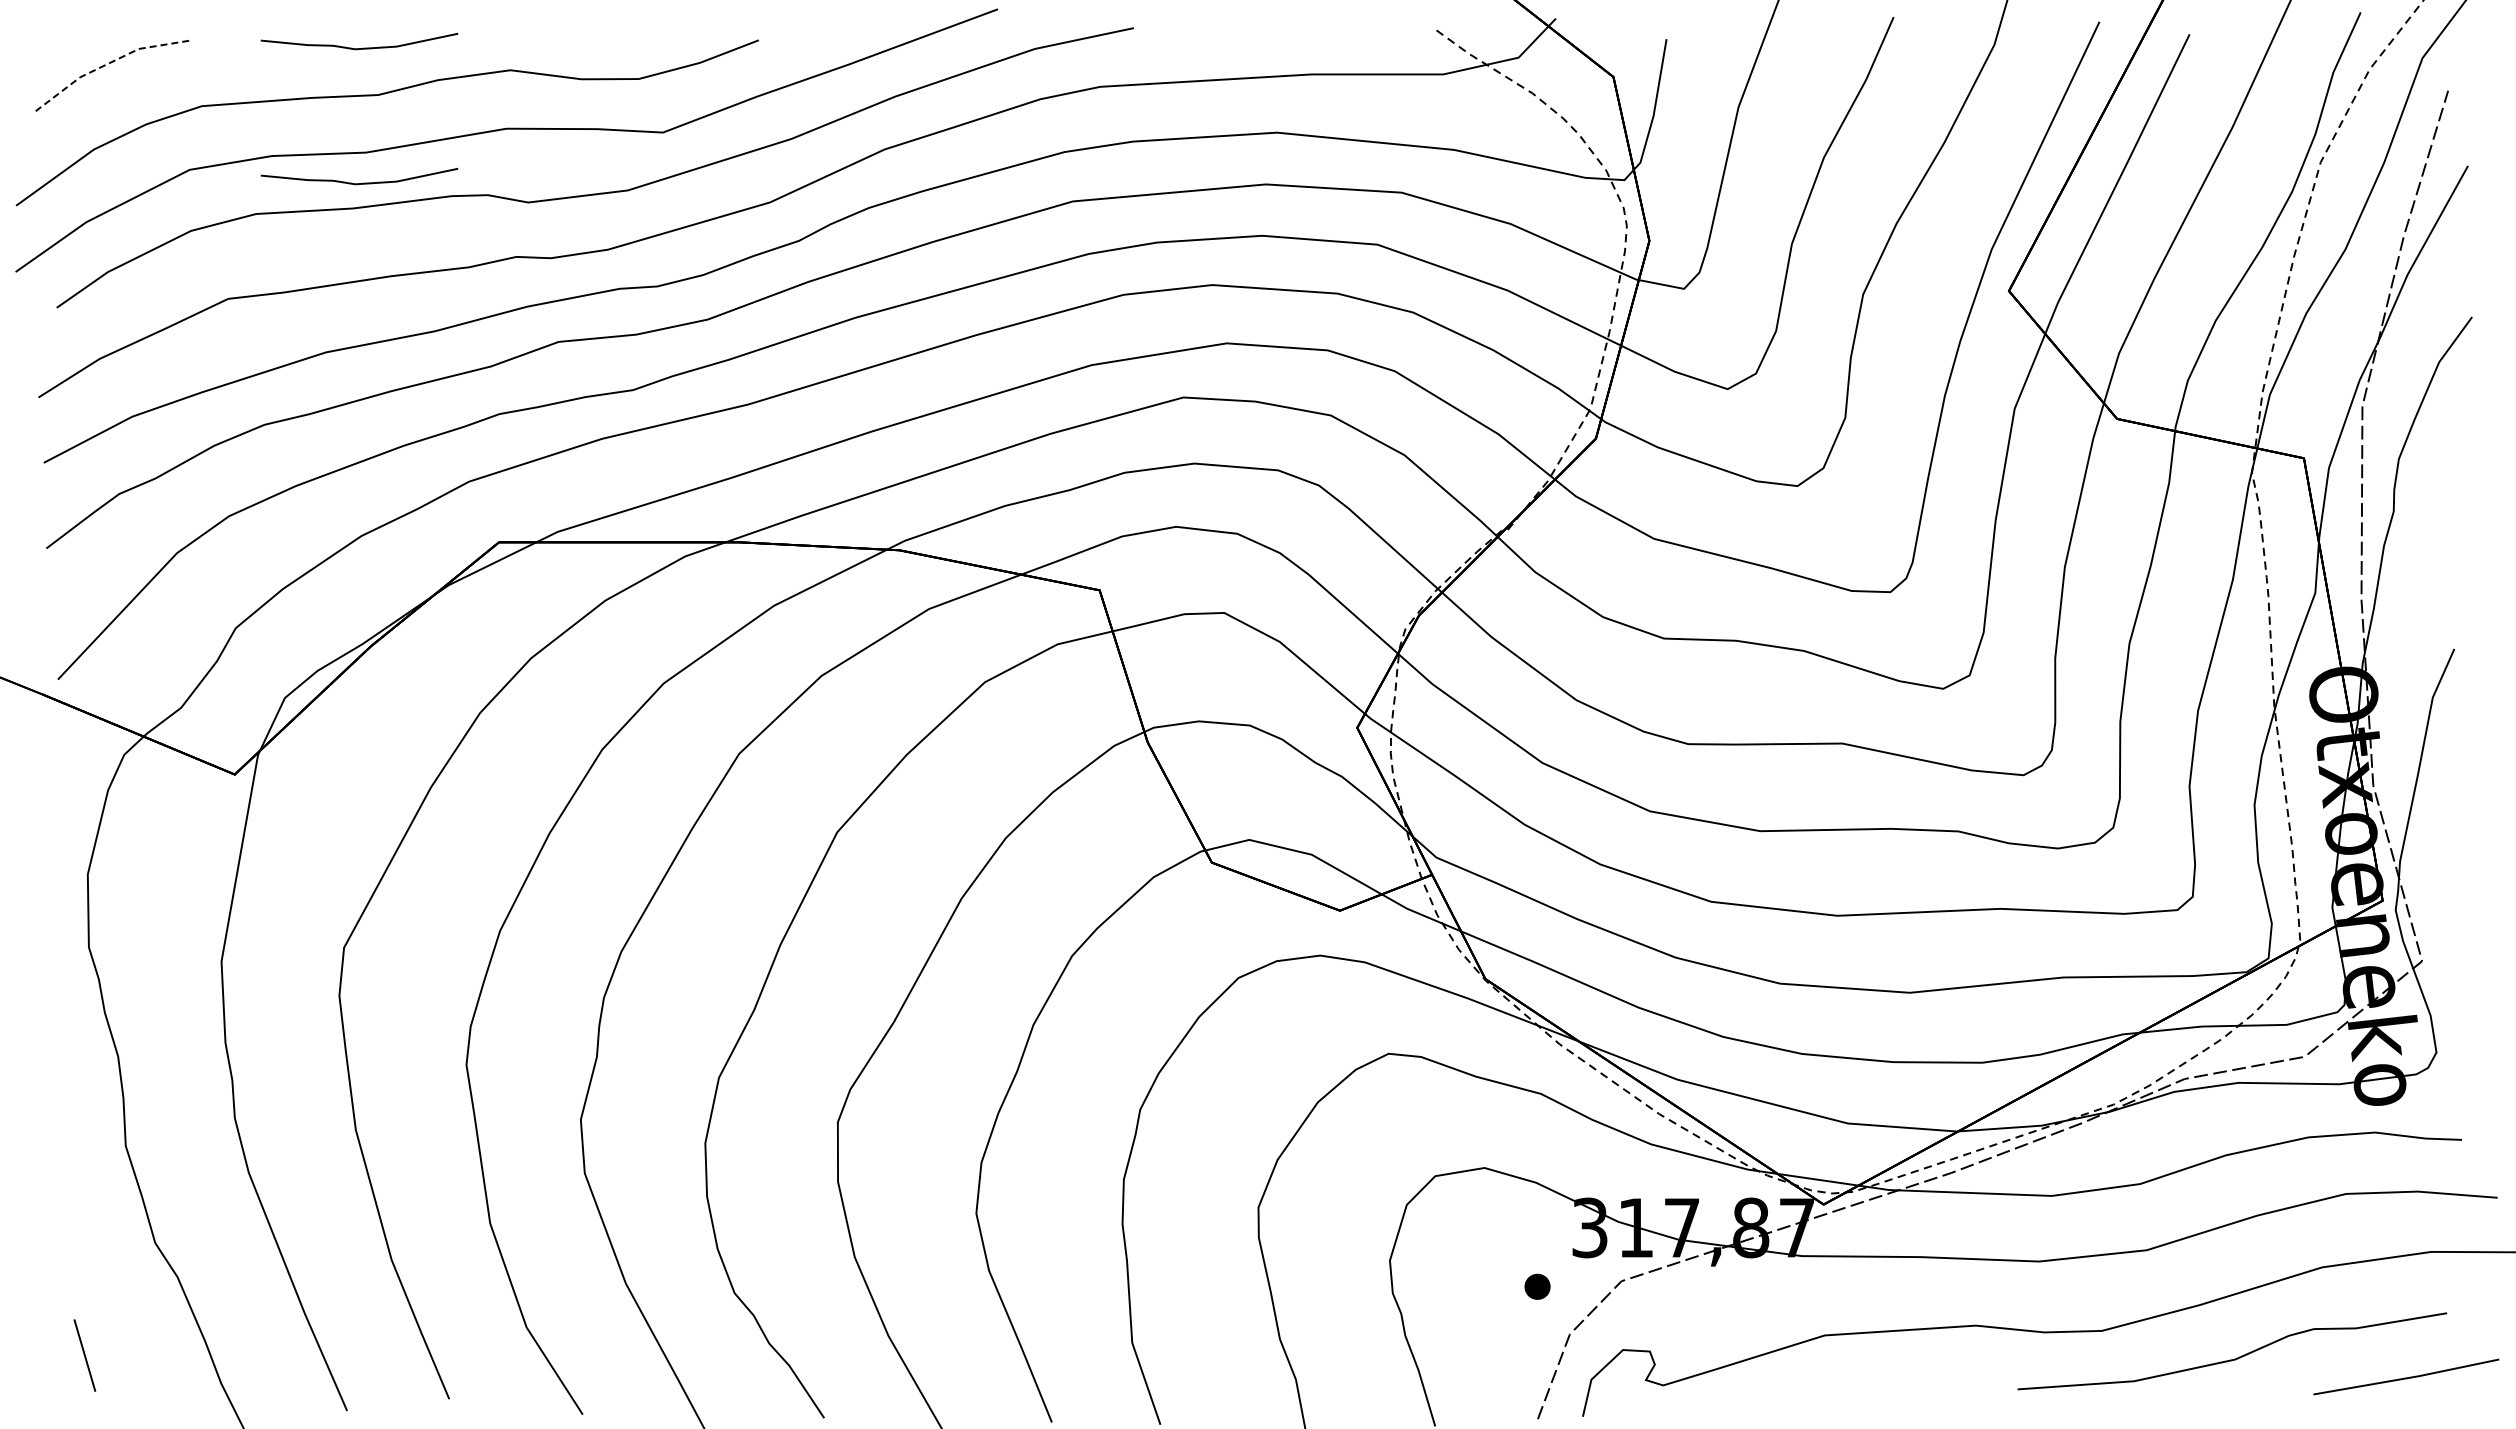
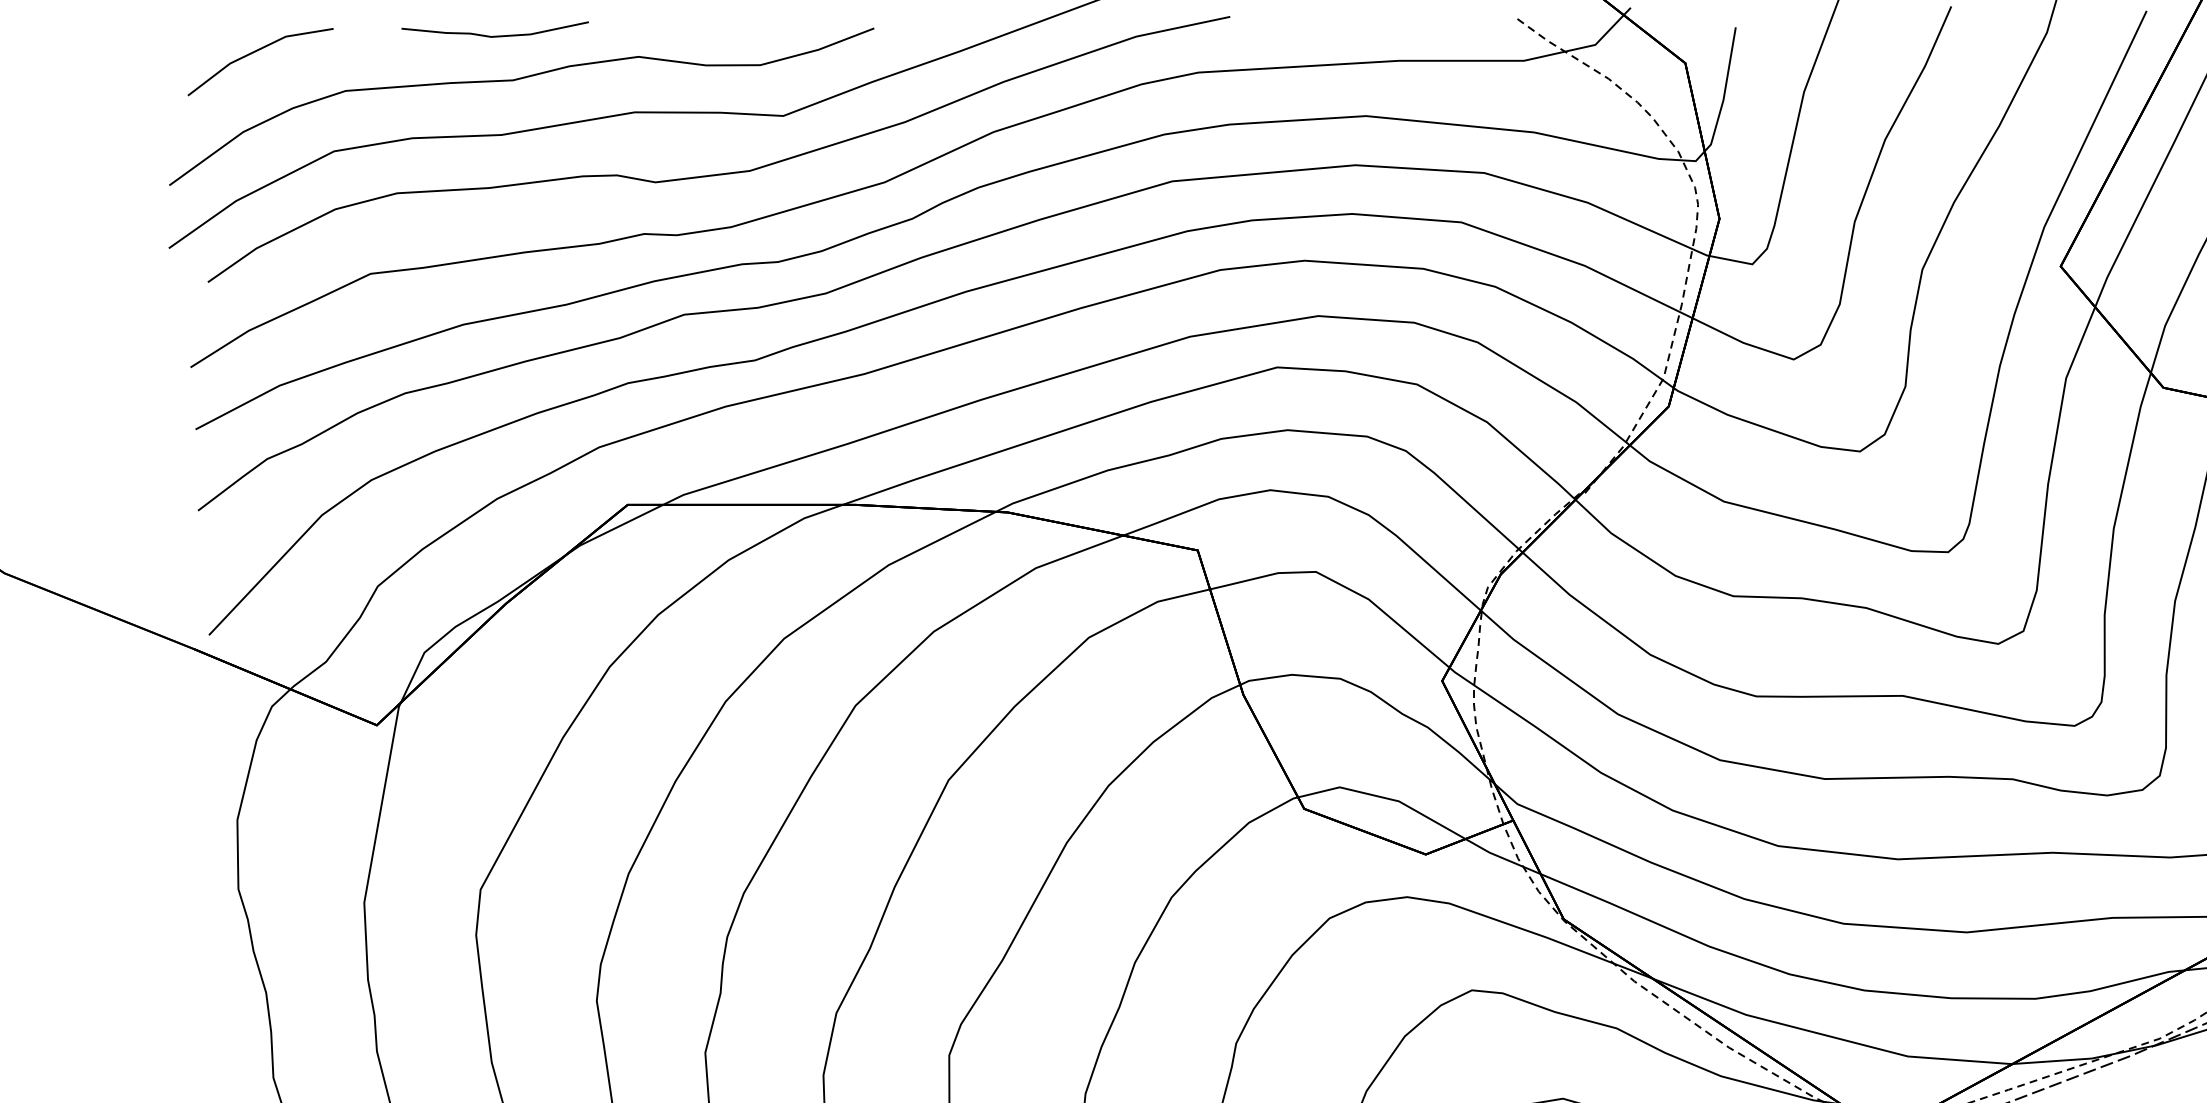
line: (107, 64) -> (256, 51), dashed -> solid
curve: (362, 182) -> (498, 163), removed

